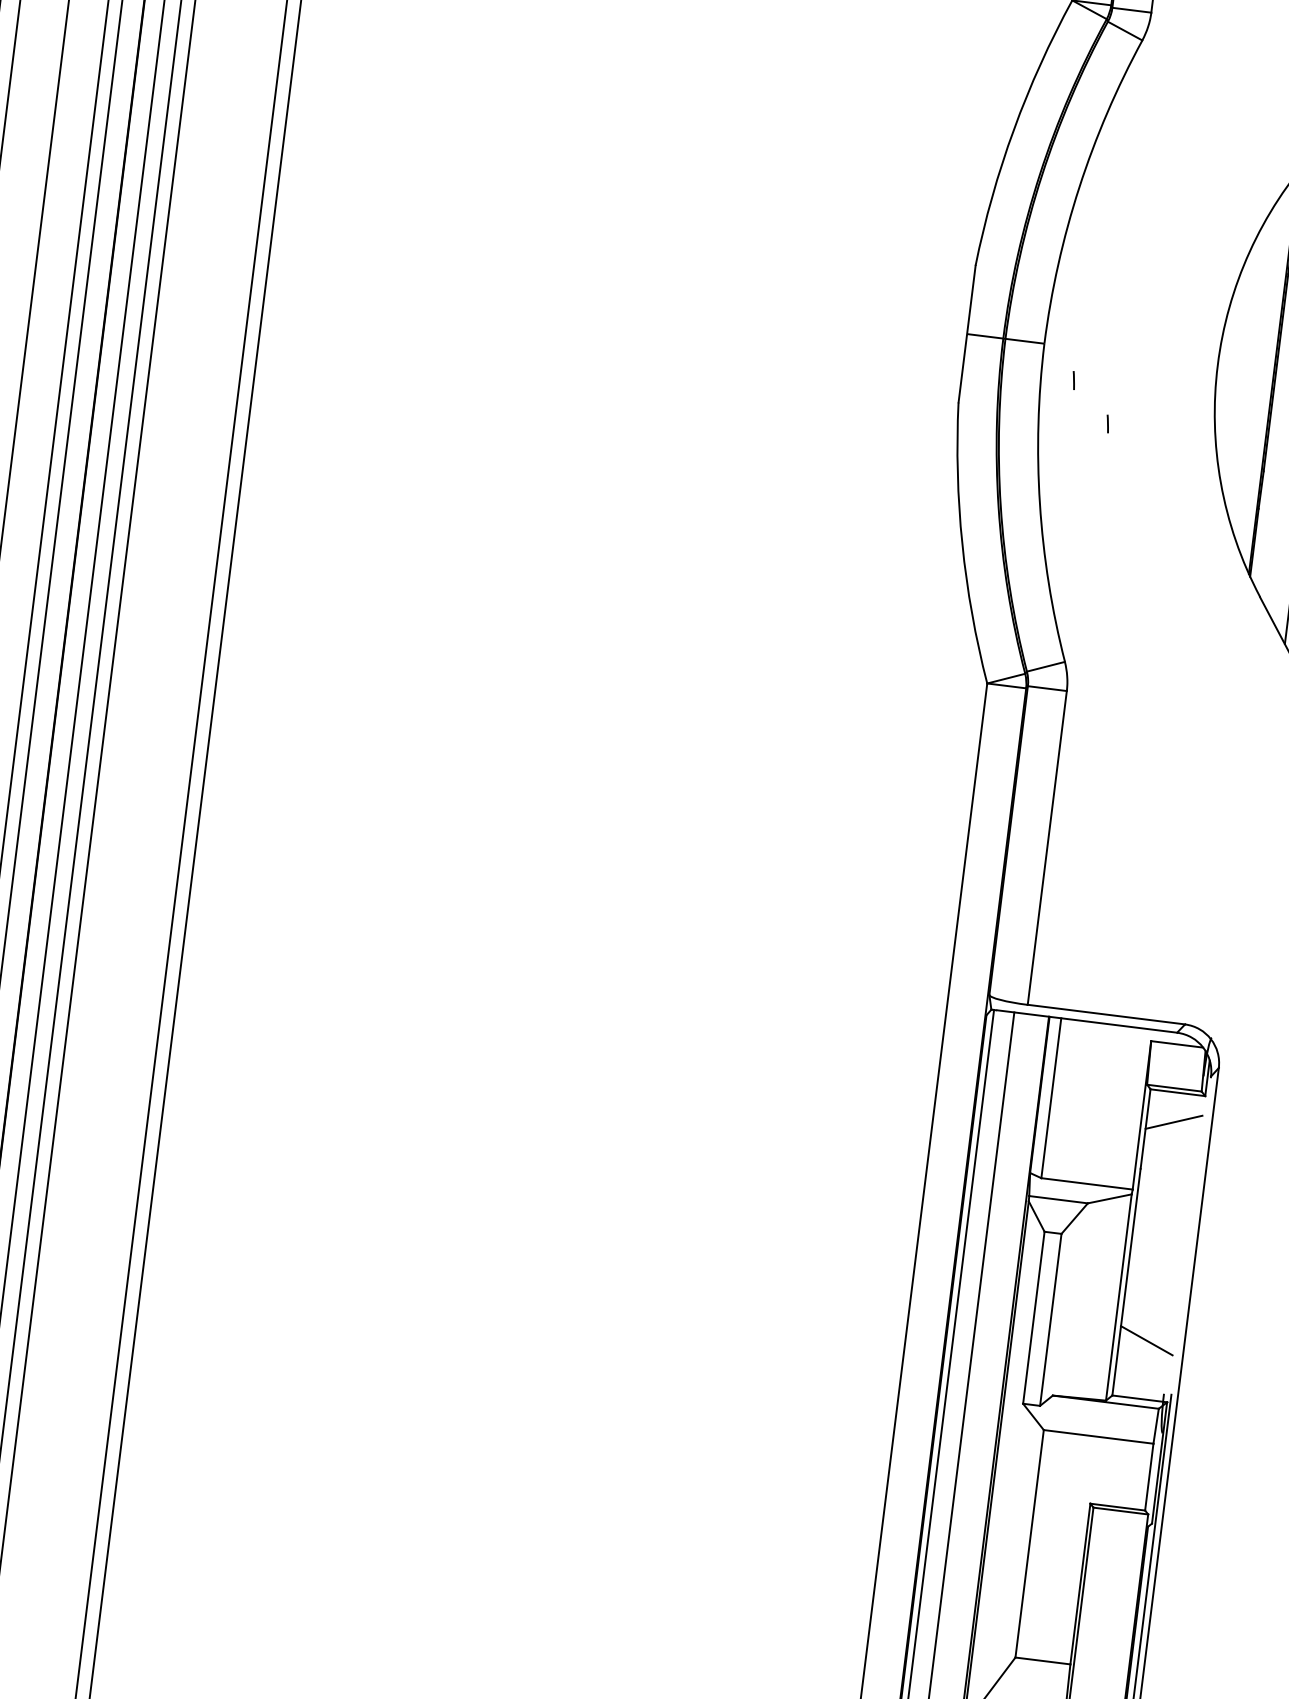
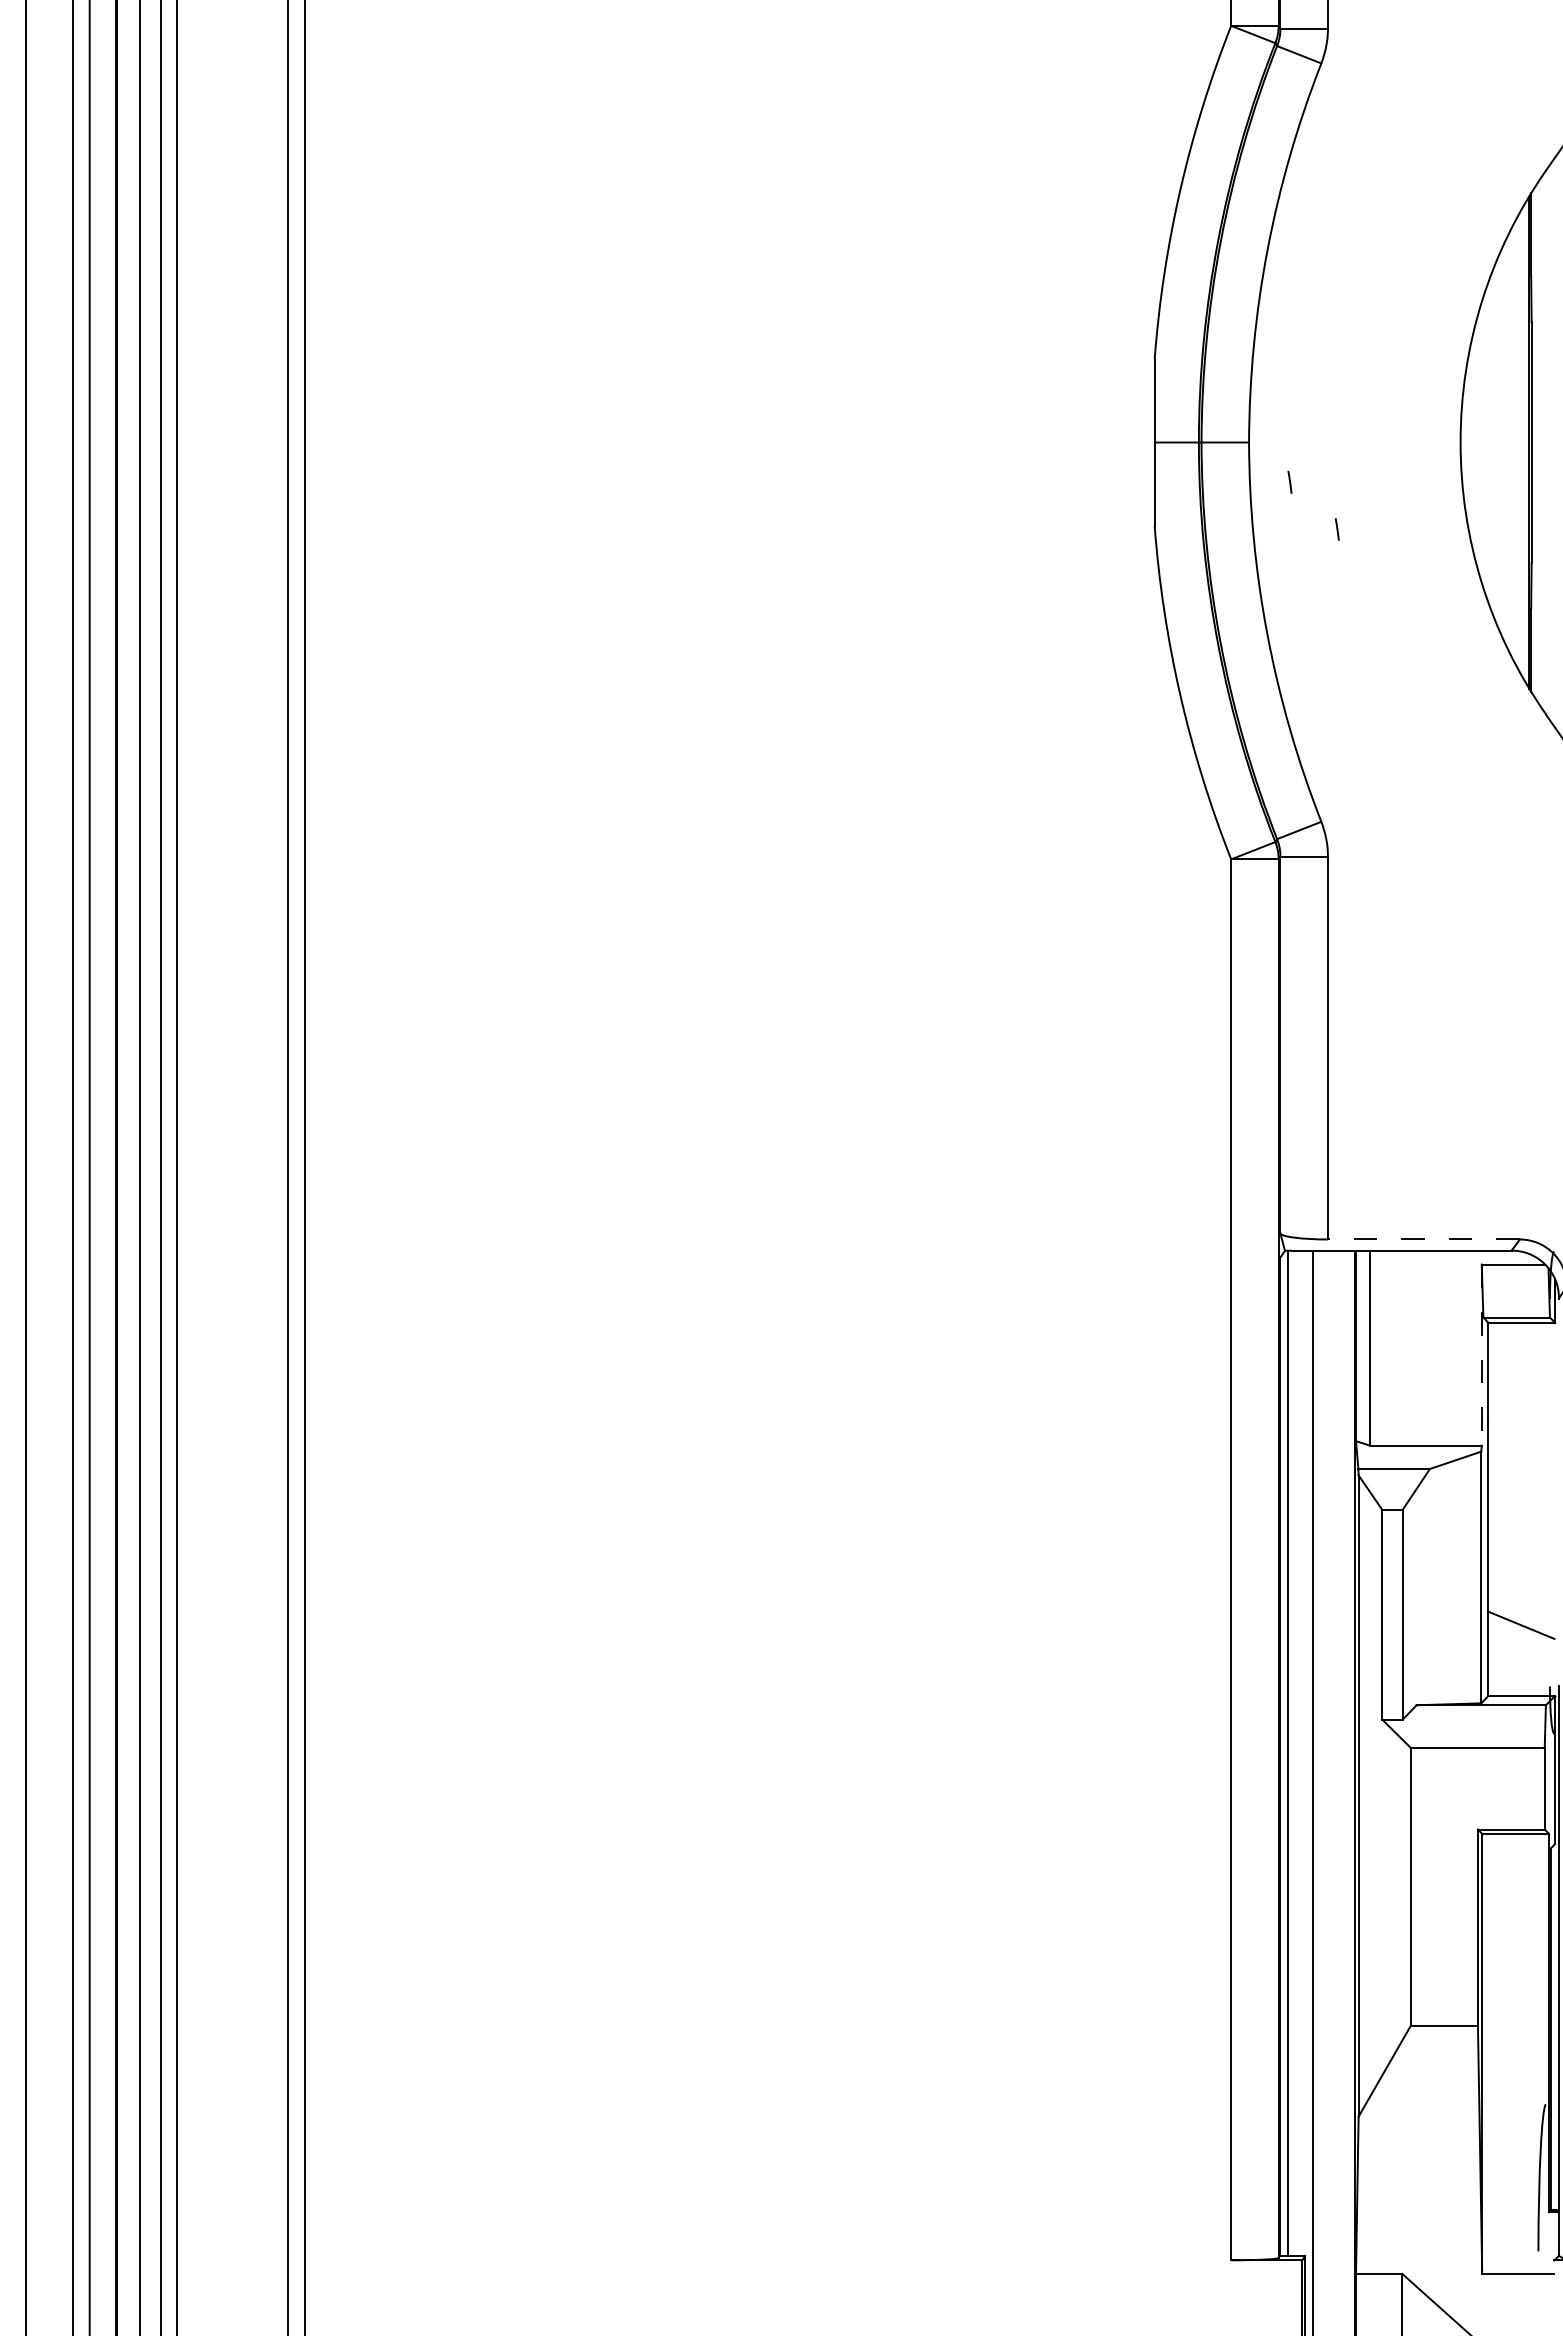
line: (1106, 1014) -> (1423, 1239), solid -> dashed
line: (1141, 1115) -> (1481, 1355), solid -> dashed
line: (1174, 1122) -> (1521, 1358), removed

